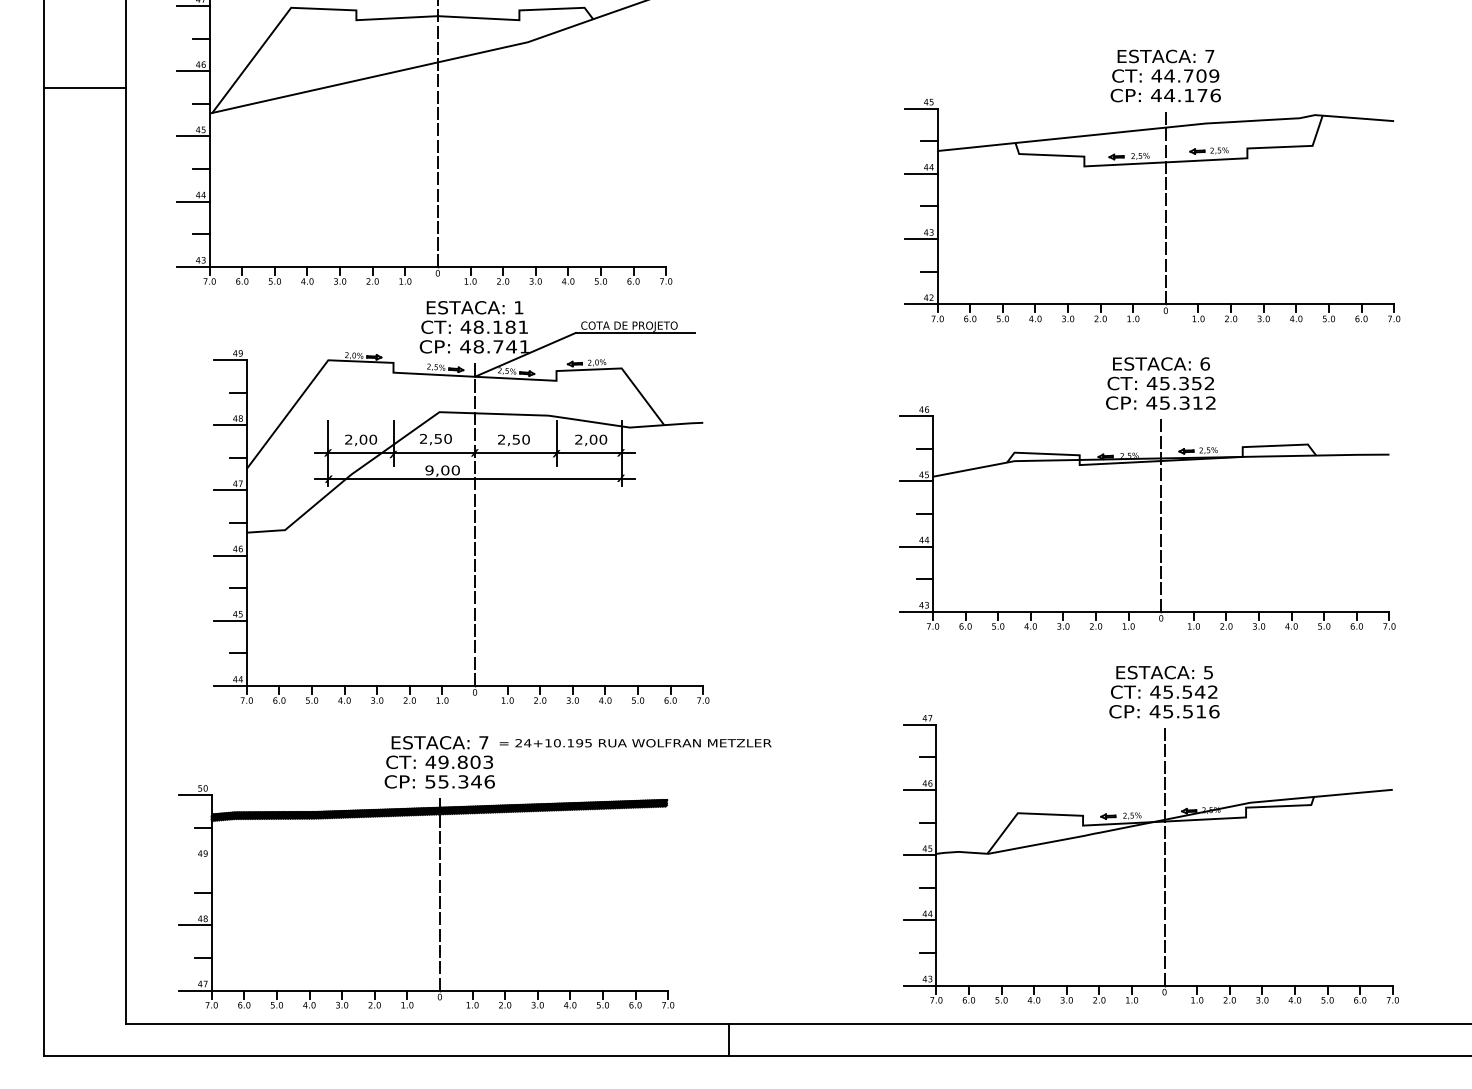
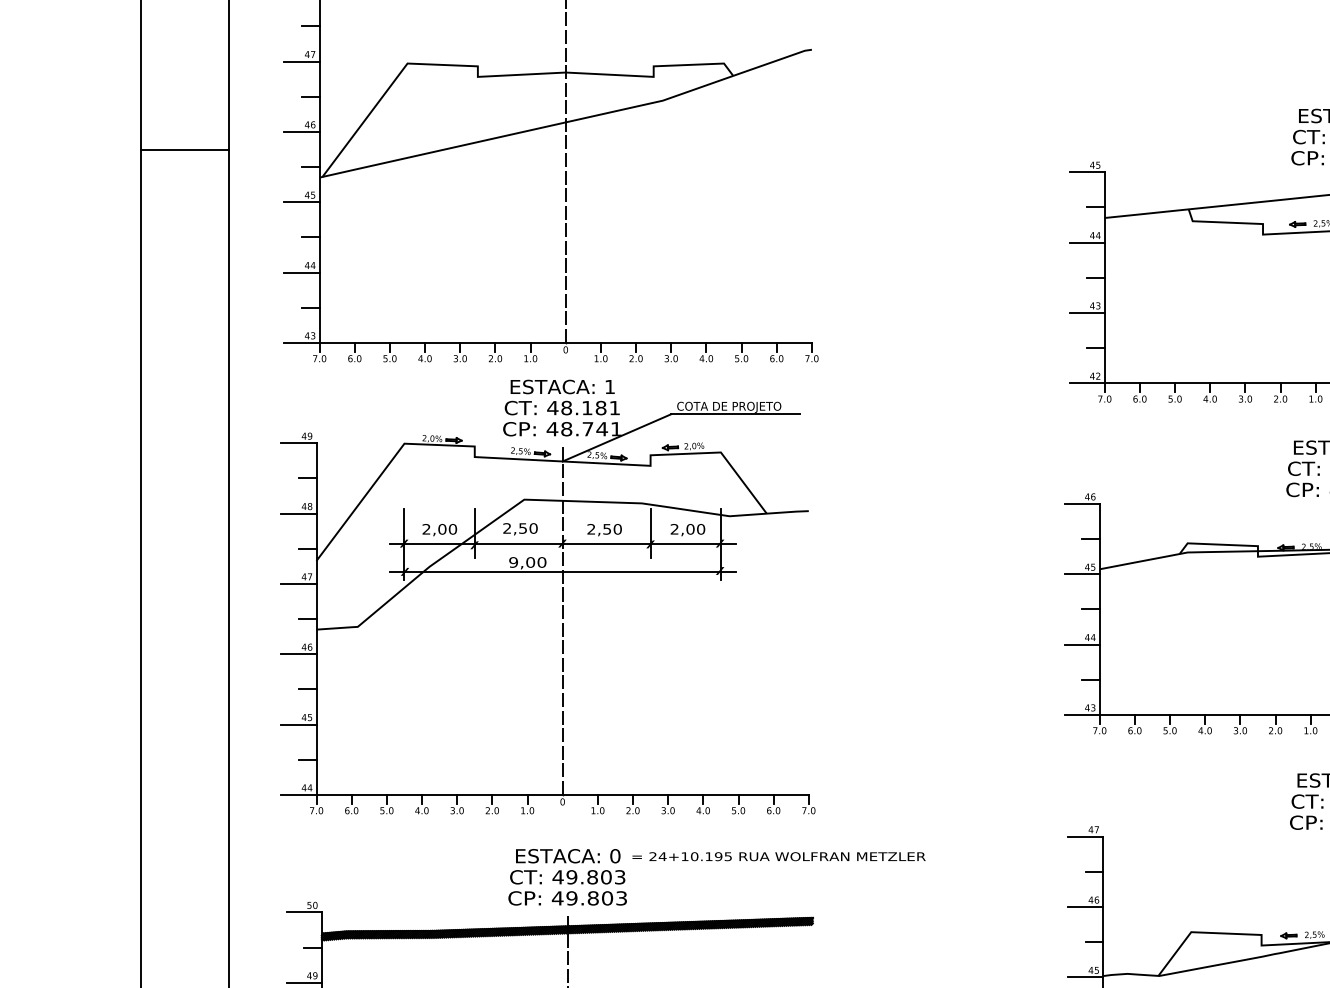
part: (474, 502) -> (562, 597), moved
text: (483, 742) -> (614, 855), 7 -> 0
text: (459, 781) -> (589, 897), 55.346 -> 49.803
line: (195, 860) -> (304, 983), added

